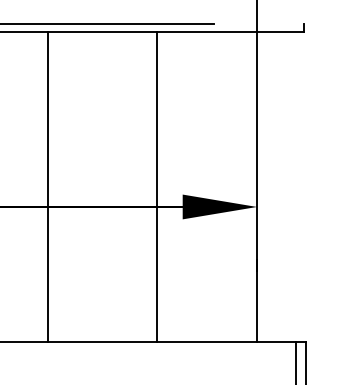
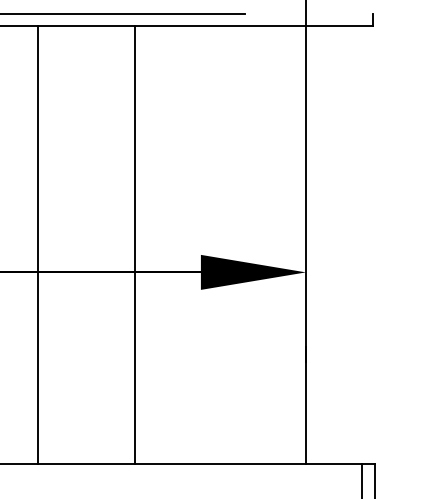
line: (47, 187) -> (38, 244), moved
line: (157, 187) -> (135, 244), moved

